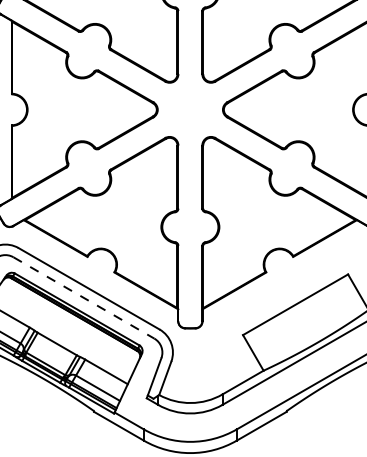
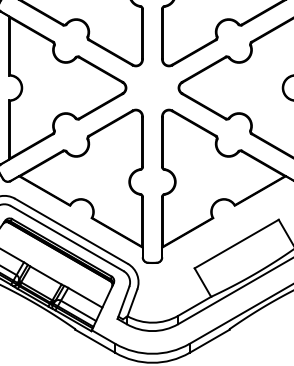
line: (84, 297) -> (67, 238), dashed -> solid

